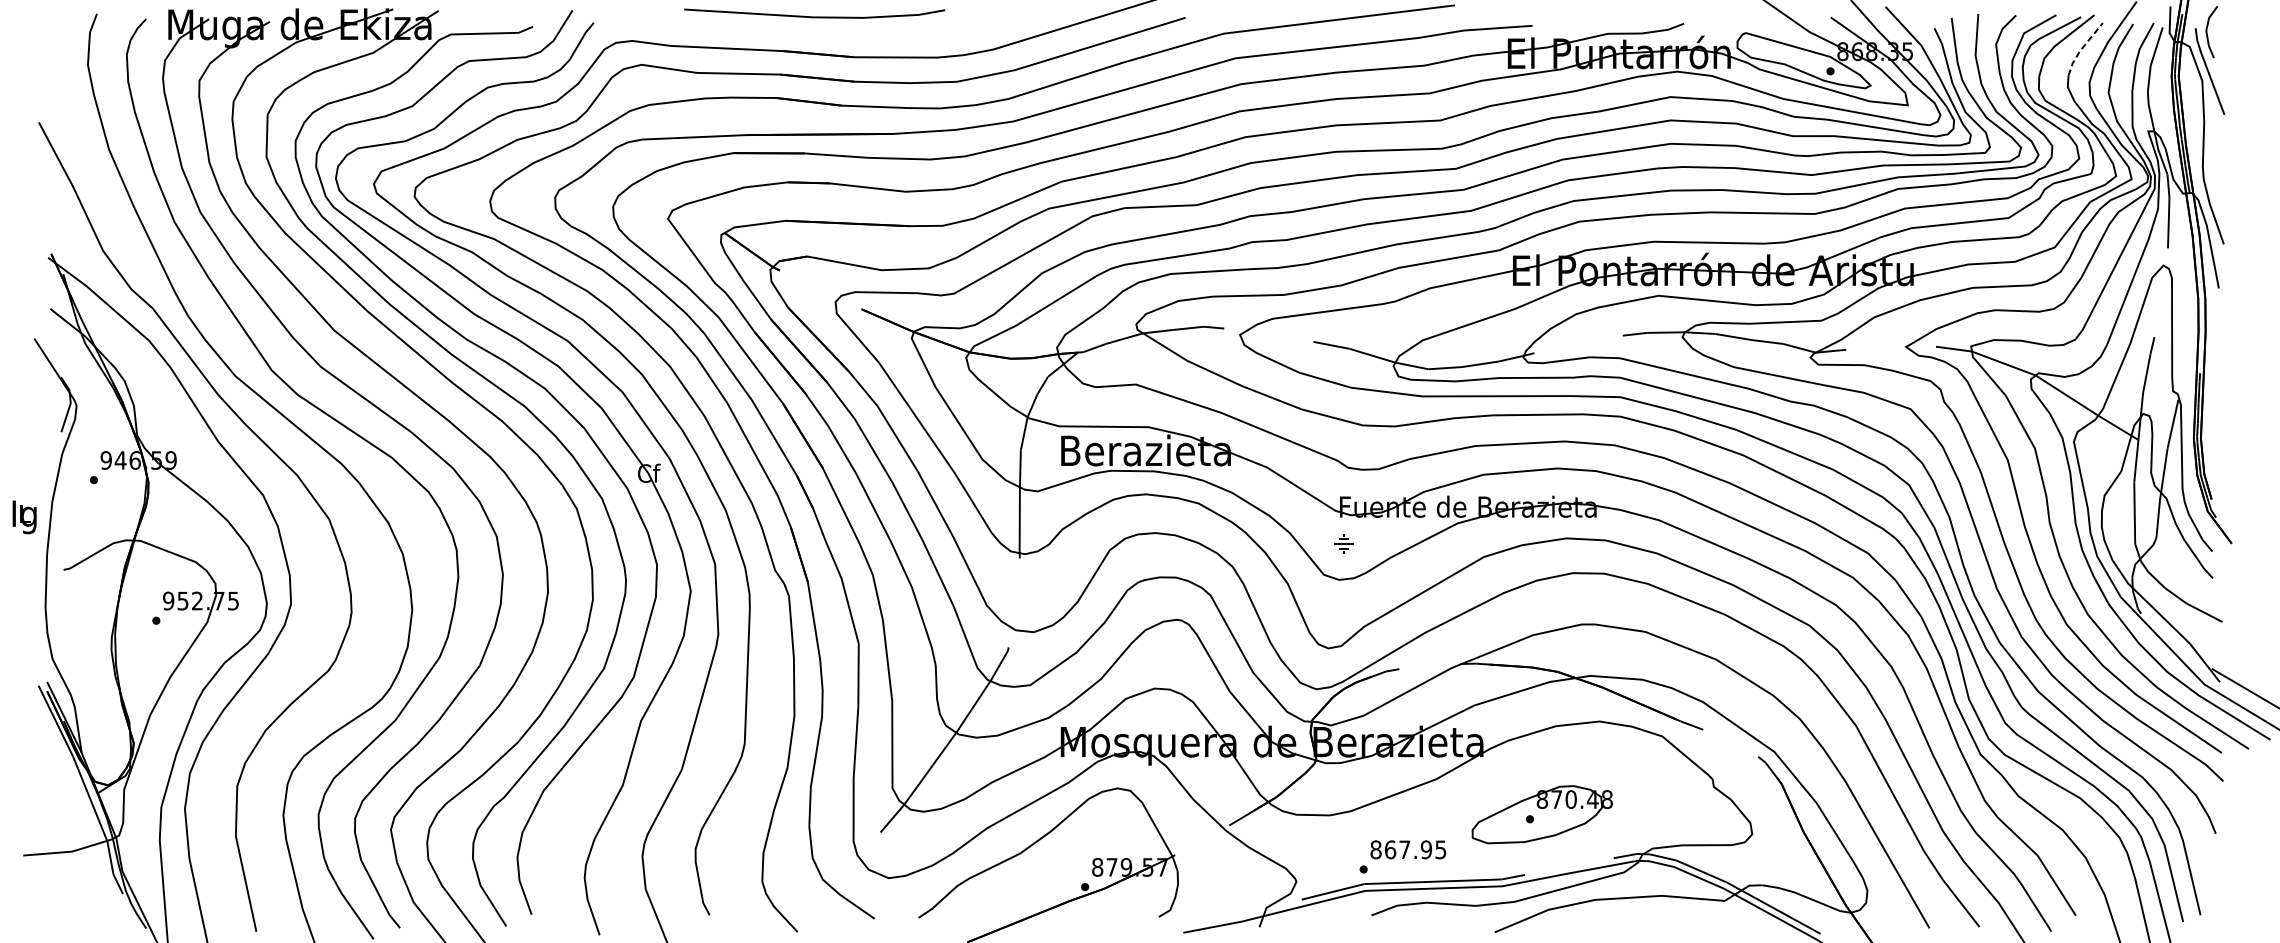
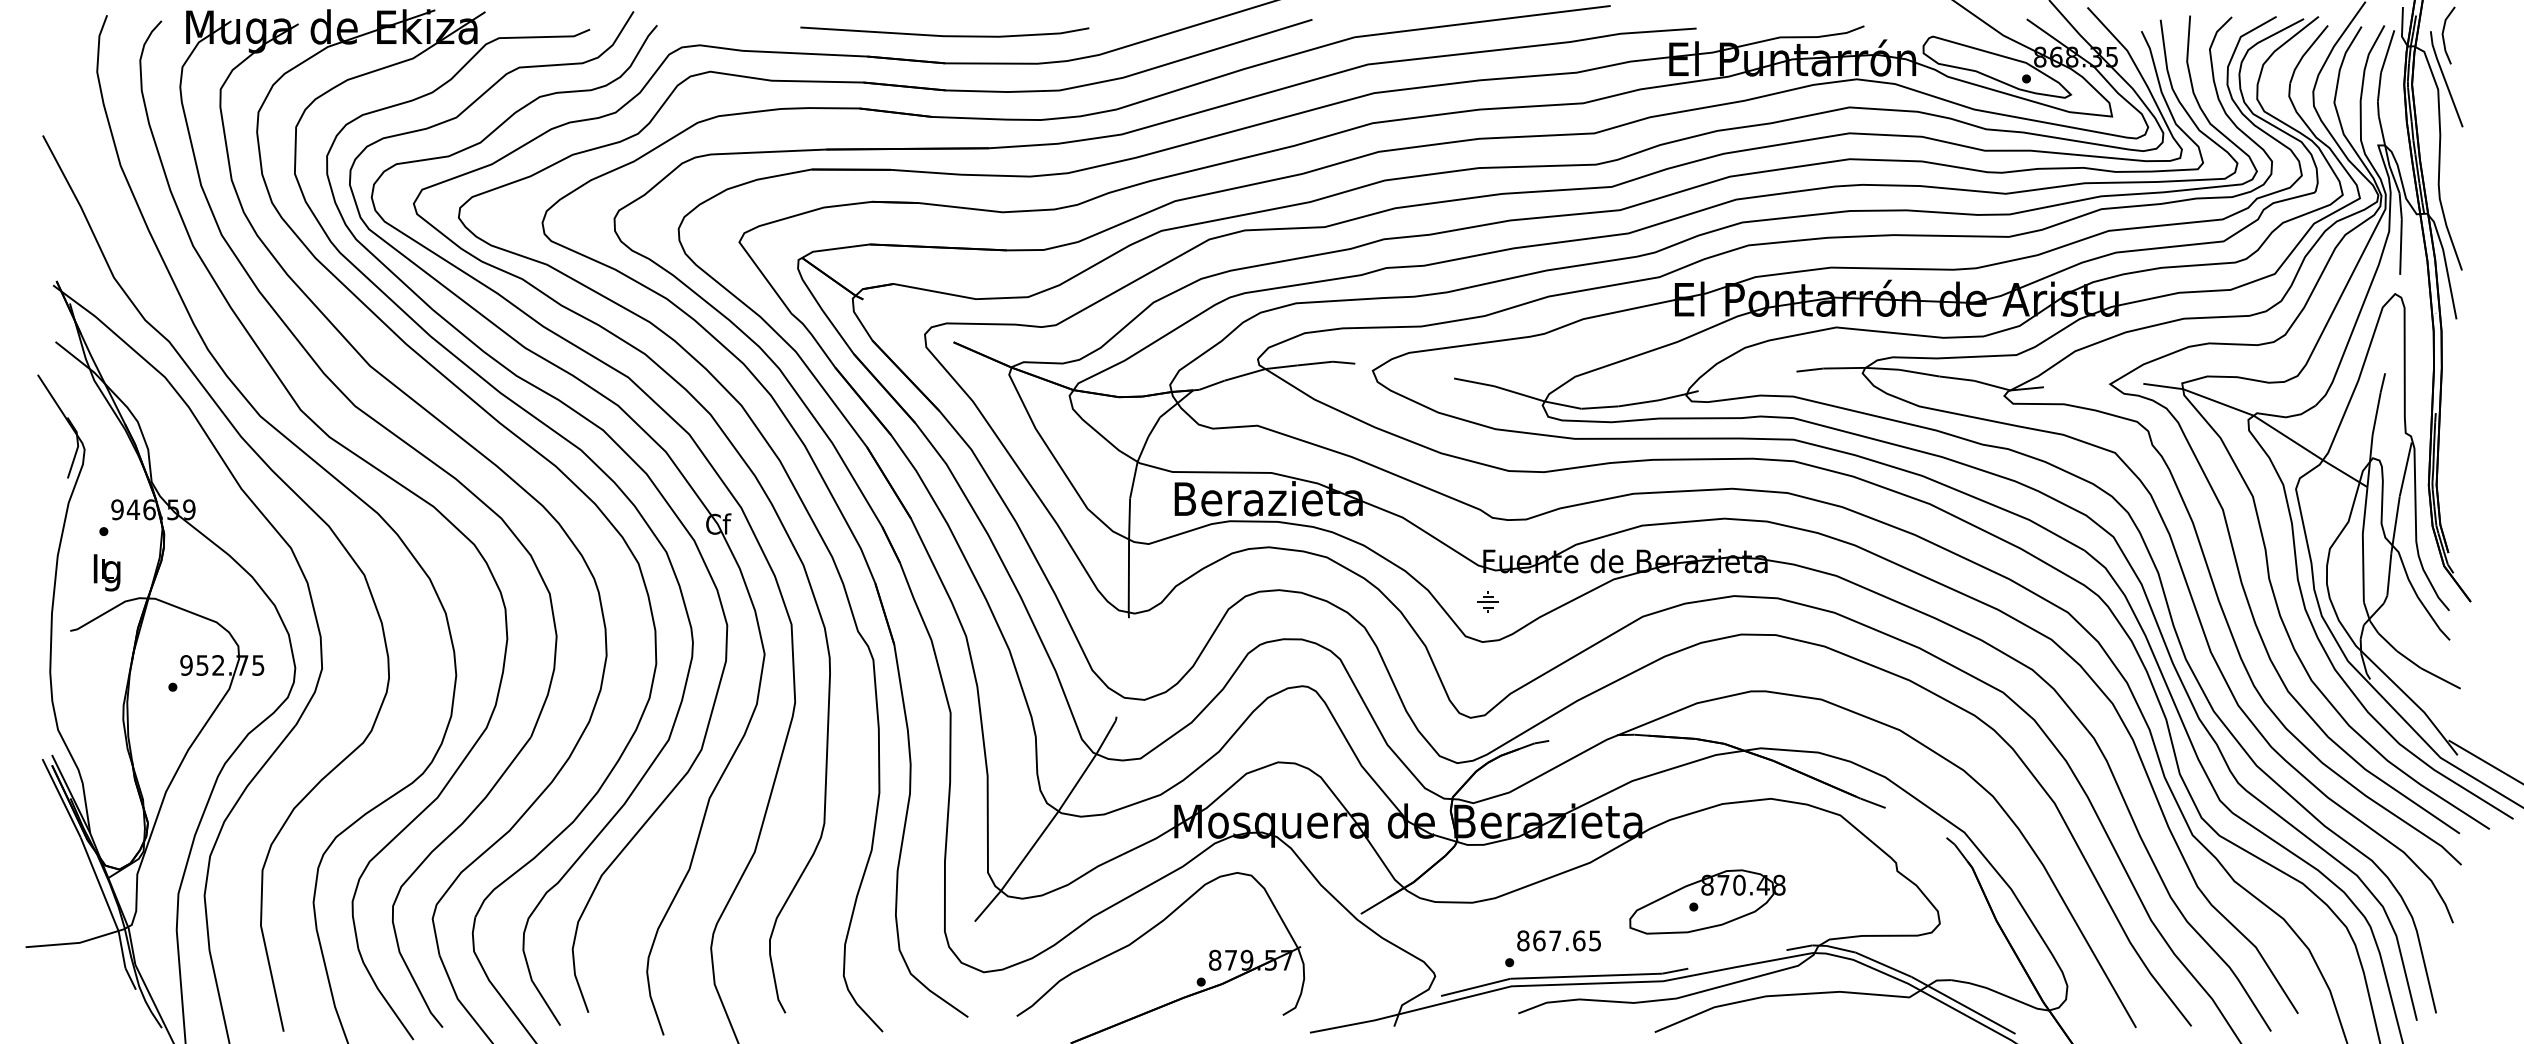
line: (814, 16) -> (944, 35), moved
line: (2082, 48) -> (2305, 53), dashed -> solid
text: (24, 517) -> (106, 572), moved
text: (1425, 849) -> (1578, 940), 867.95 -> 867.65

